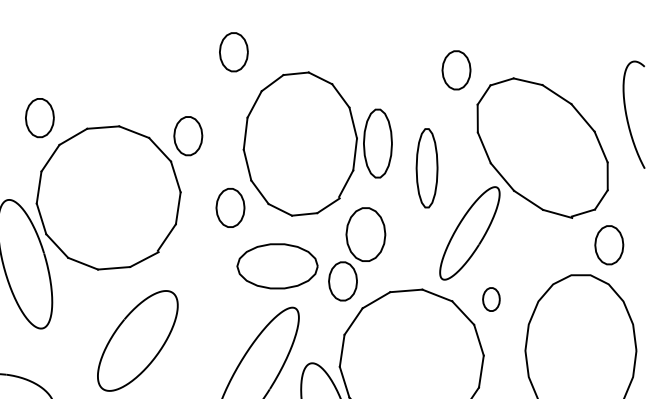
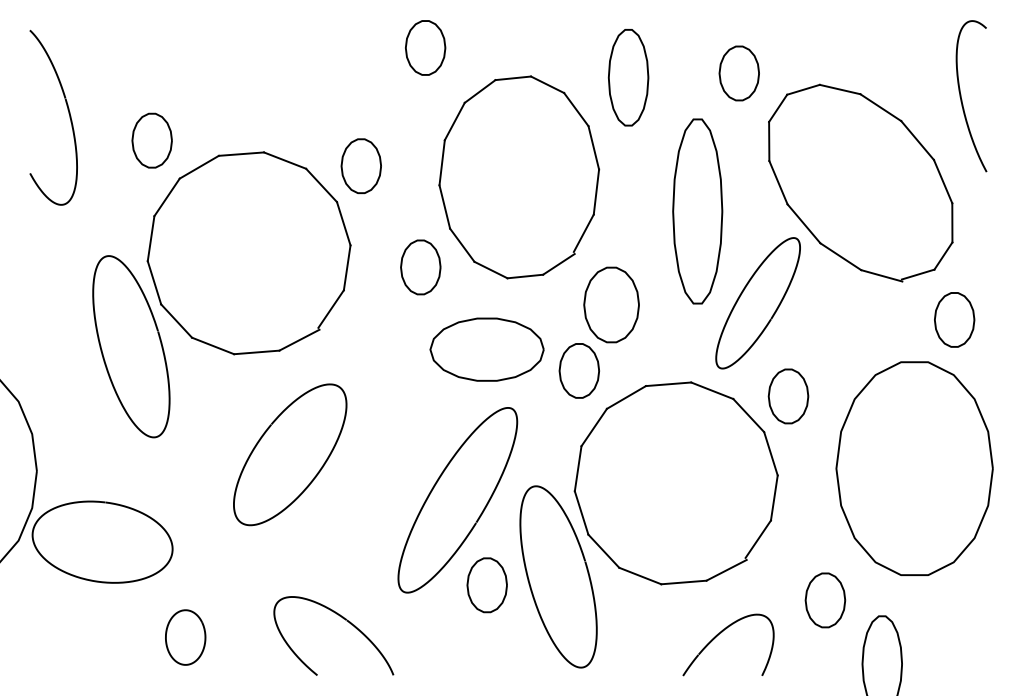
curve: (627, 117) -> (962, 99), moved
part: (377, 143) -> (628, 77), moved
part: (426, 168) -> (697, 211), size x1.67
part: (491, 299) -> (788, 396), size x1.67

